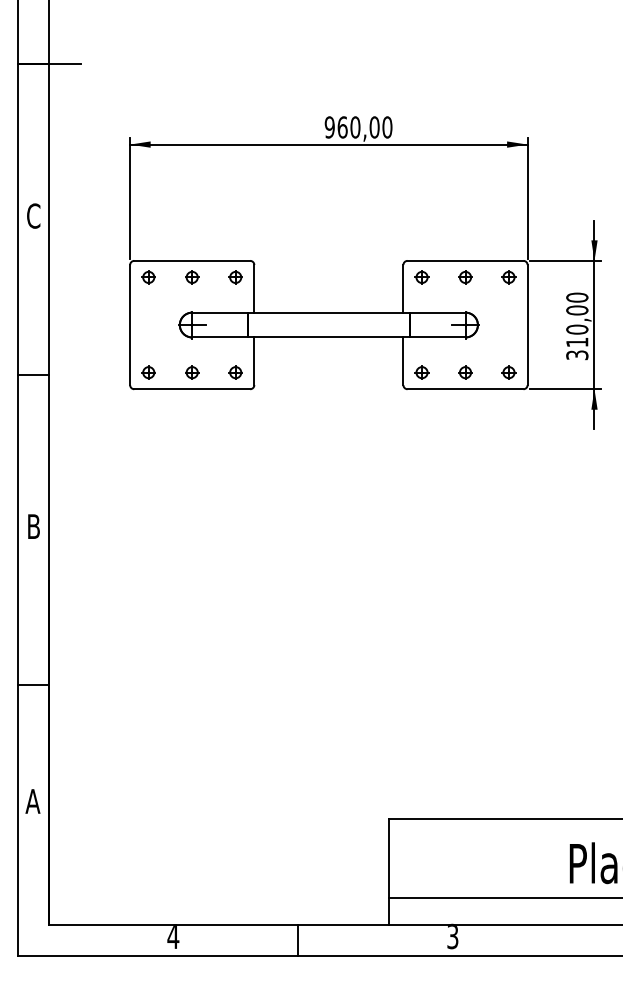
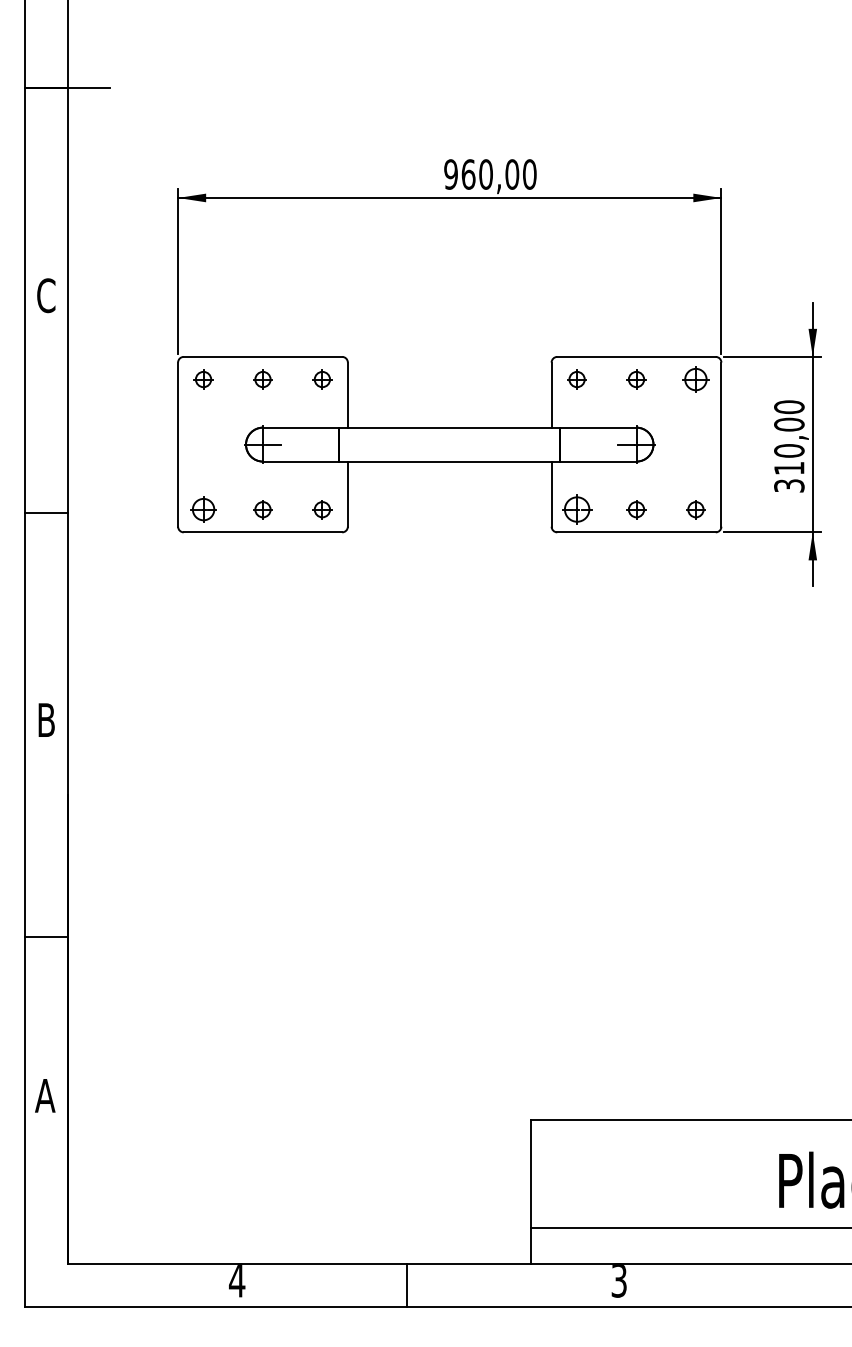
part: (508, 277) -> (695, 379), size x1.4
part: (148, 372) -> (203, 509), size x1.4
part: (421, 372) -> (576, 509), size x1.6

